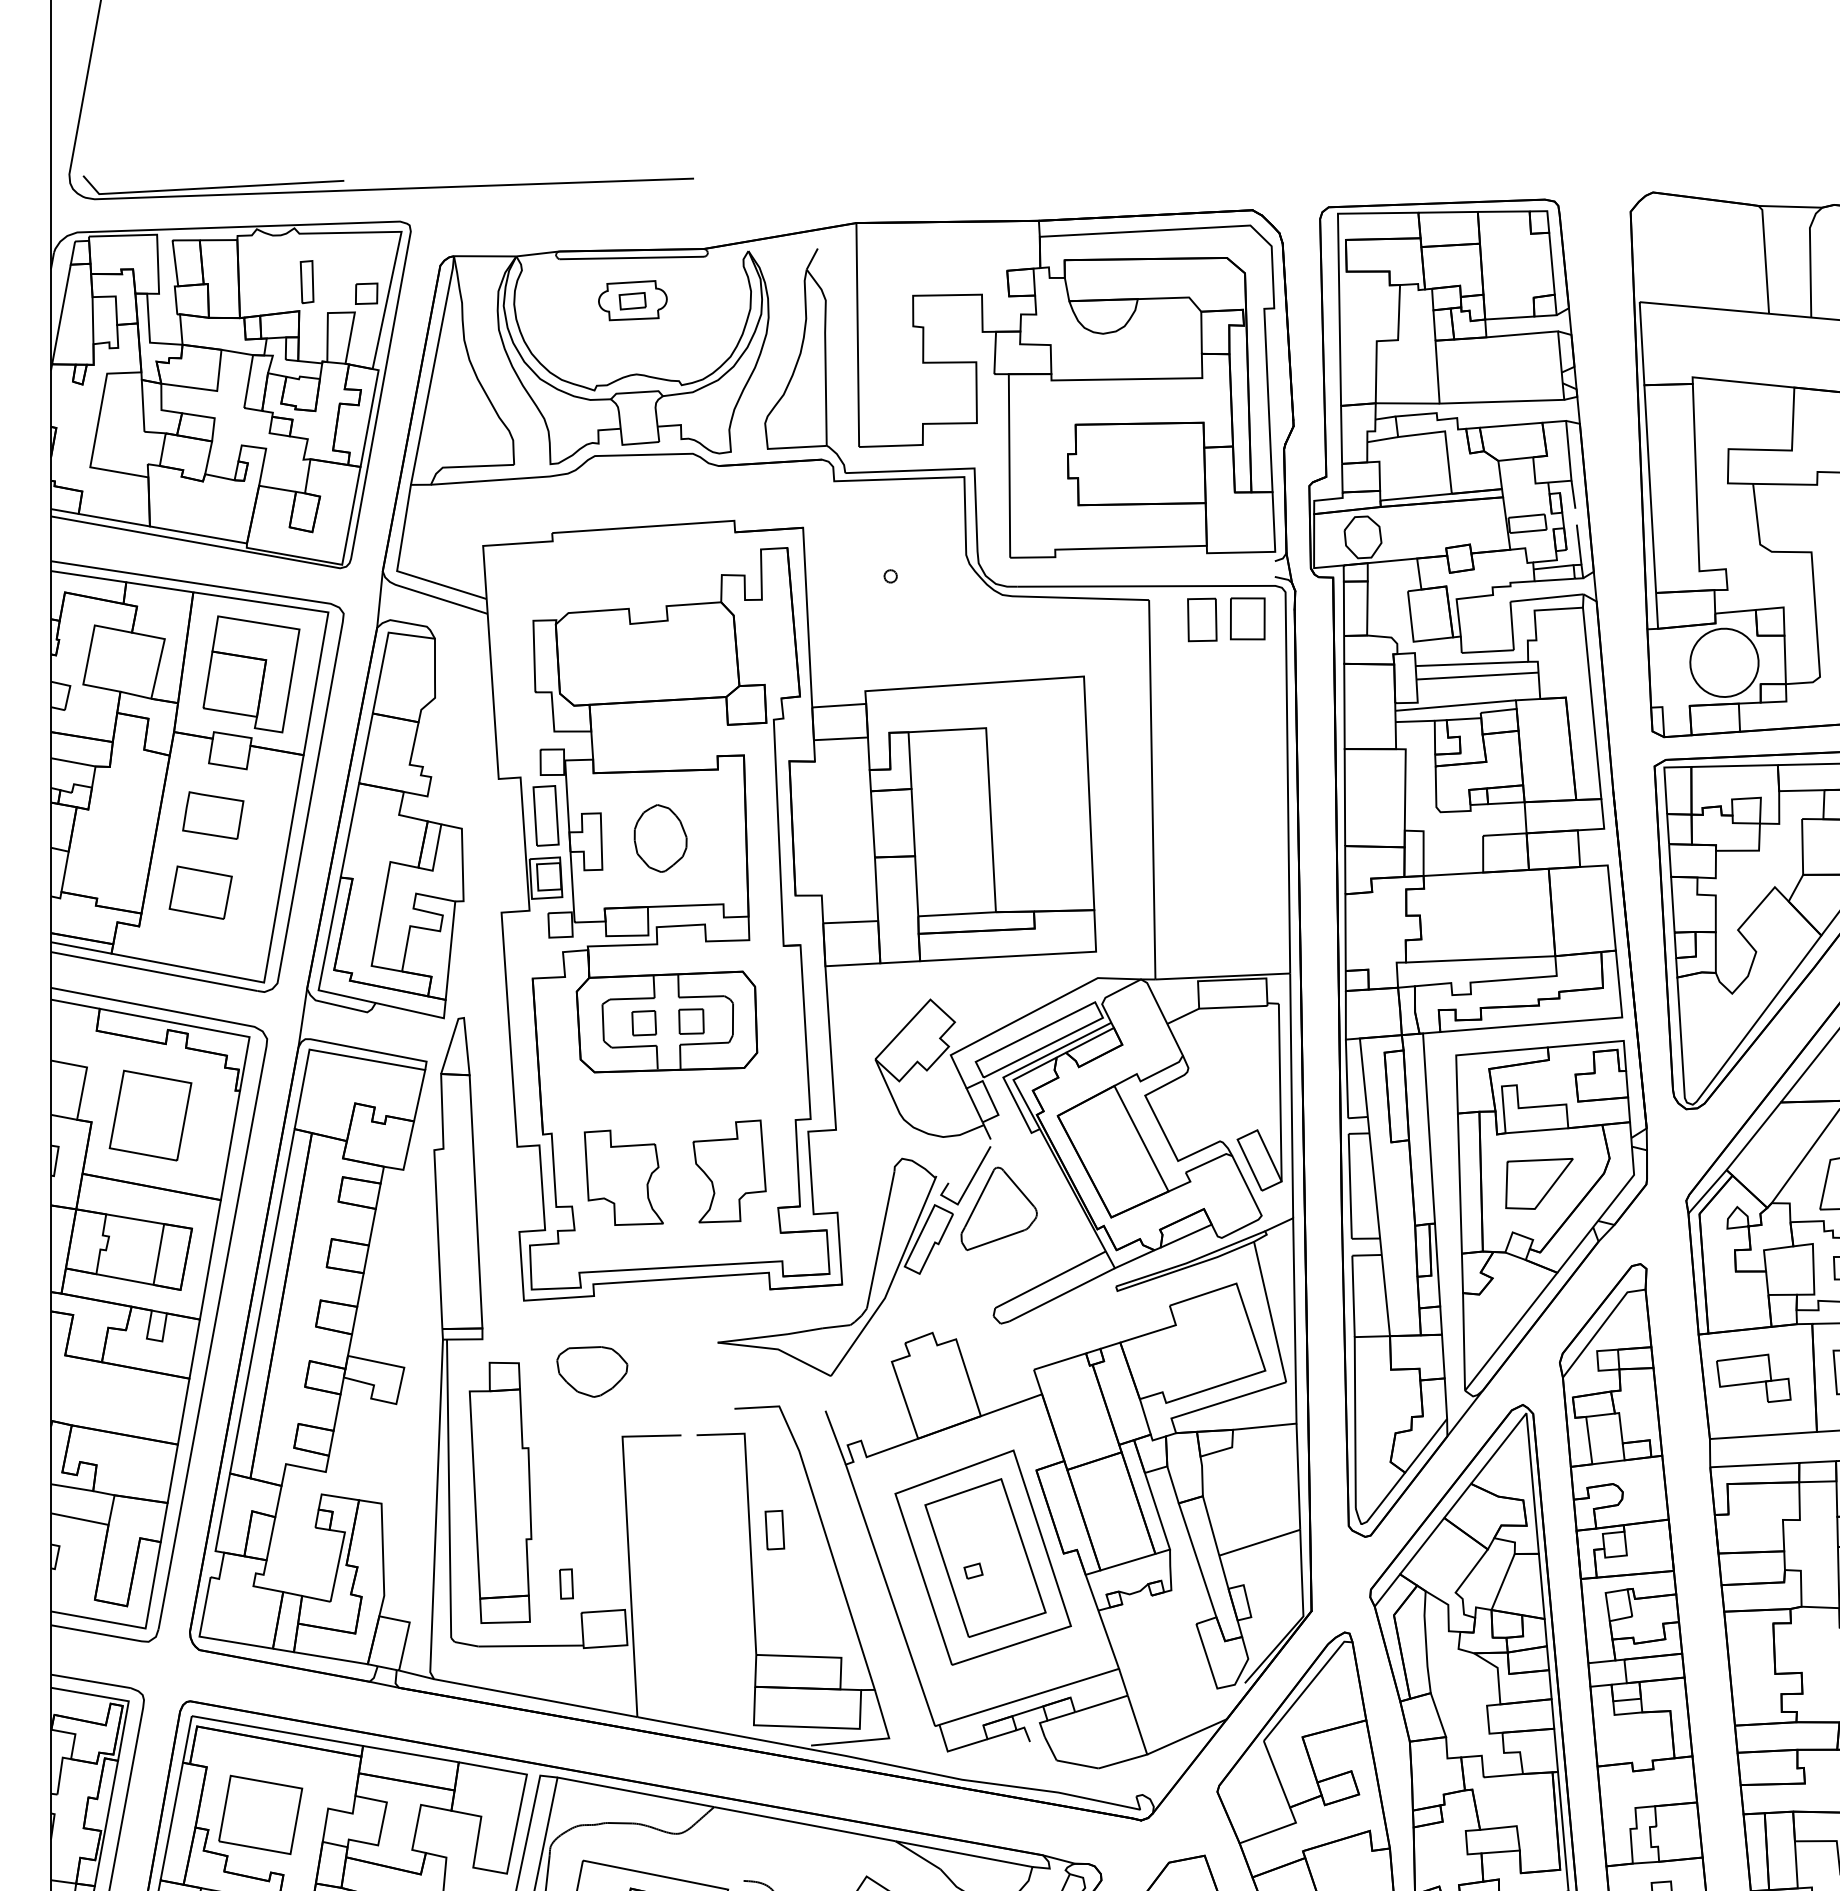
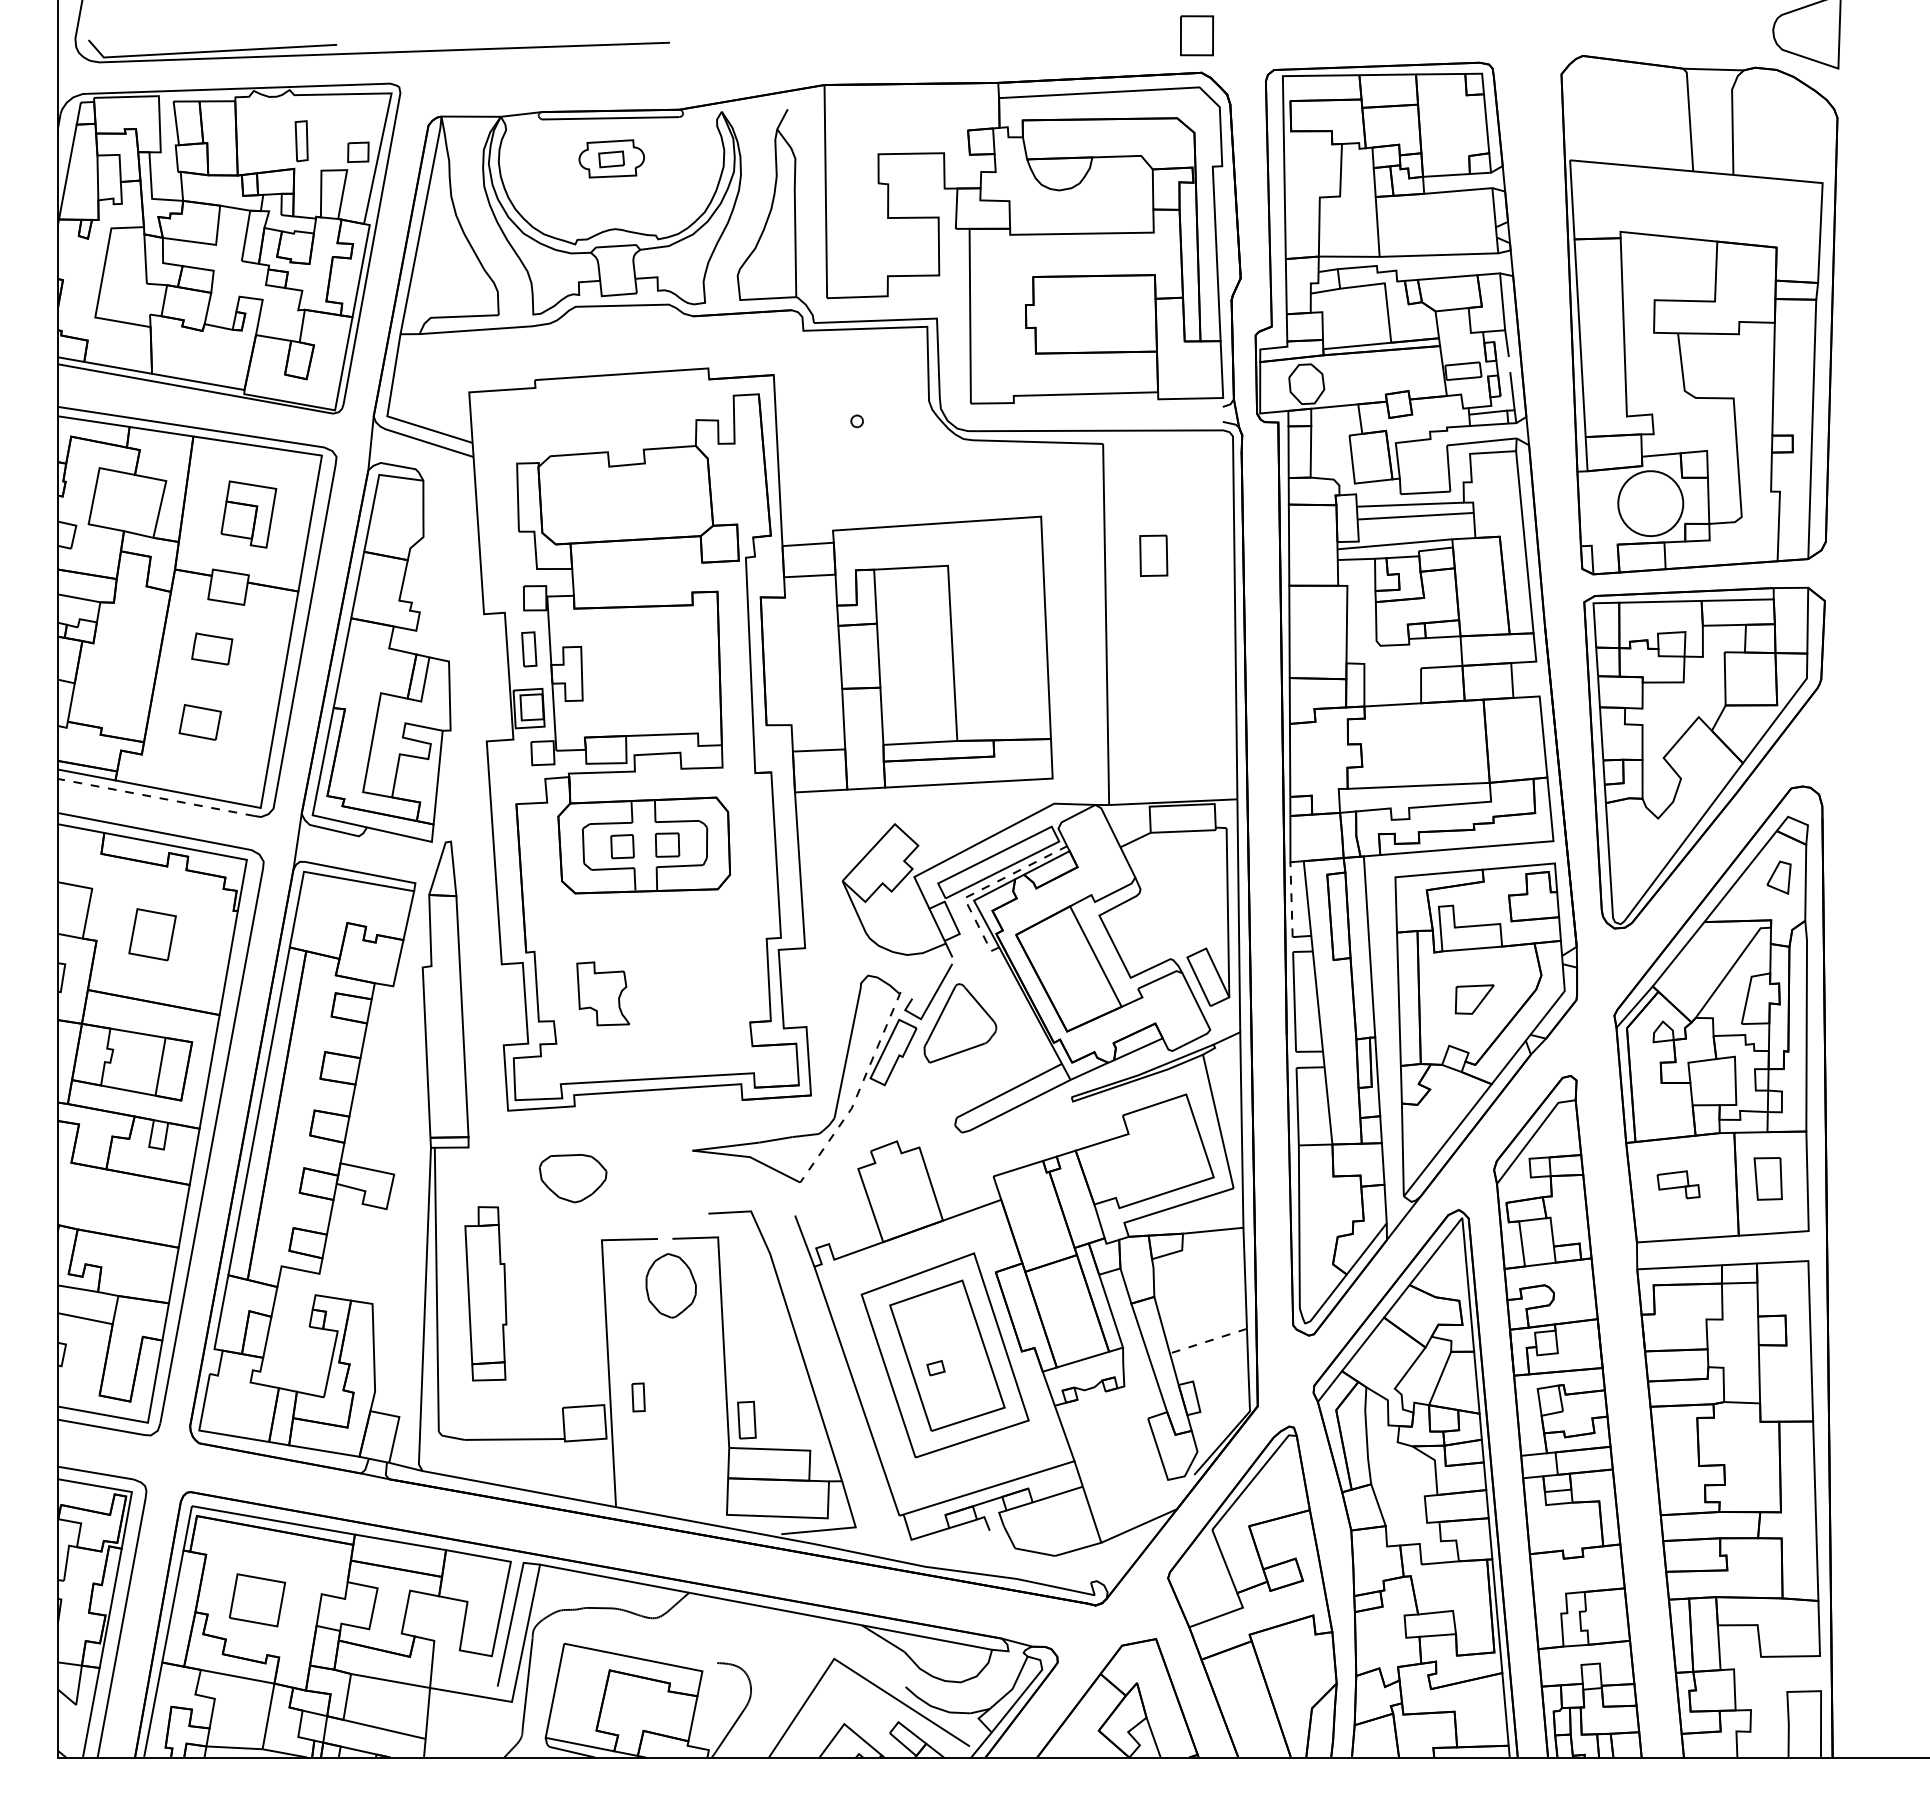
part: (1247, 618) -> (1196, 35), moved
part: (1202, 619) -> (1153, 555), moved
part: (251, 674) -> (248, 514), size x0.6
part: (212, 815) -> (211, 648), size x0.7
part: (546, 816) -> (529, 649), size x0.6
part: (659, 838) -> (670, 1285), moved
part: (199, 892) -> (199, 722), size x0.7
line: (154, 971) -> (156, 797), solid -> dashed
line: (1024, 1067) -> (984, 888), solid -> dashed
line: (1347, 1078) -> (1291, 899), solid -> dashed
part: (150, 1115) -> (152, 934), size x0.6
part: (729, 1171) -> (703, 987), removed
part: (624, 1177) -> (603, 993), size x0.7
part: (1539, 1183) -> (1474, 999), size x0.6
line: (892, 1280) -> (858, 1091), solid -> dashed
part: (1753, 1378) -> (1678, 1184), size x0.6
part: (500, 1492) -> (485, 1293), size x0.7
part: (774, 1529) -> (746, 1419), moved
line: (1258, 1543) -> (1207, 1341), solid -> dashed
part: (566, 1584) -> (638, 1397), moved
part: (260, 1815) -> (257, 1600), size x0.7

